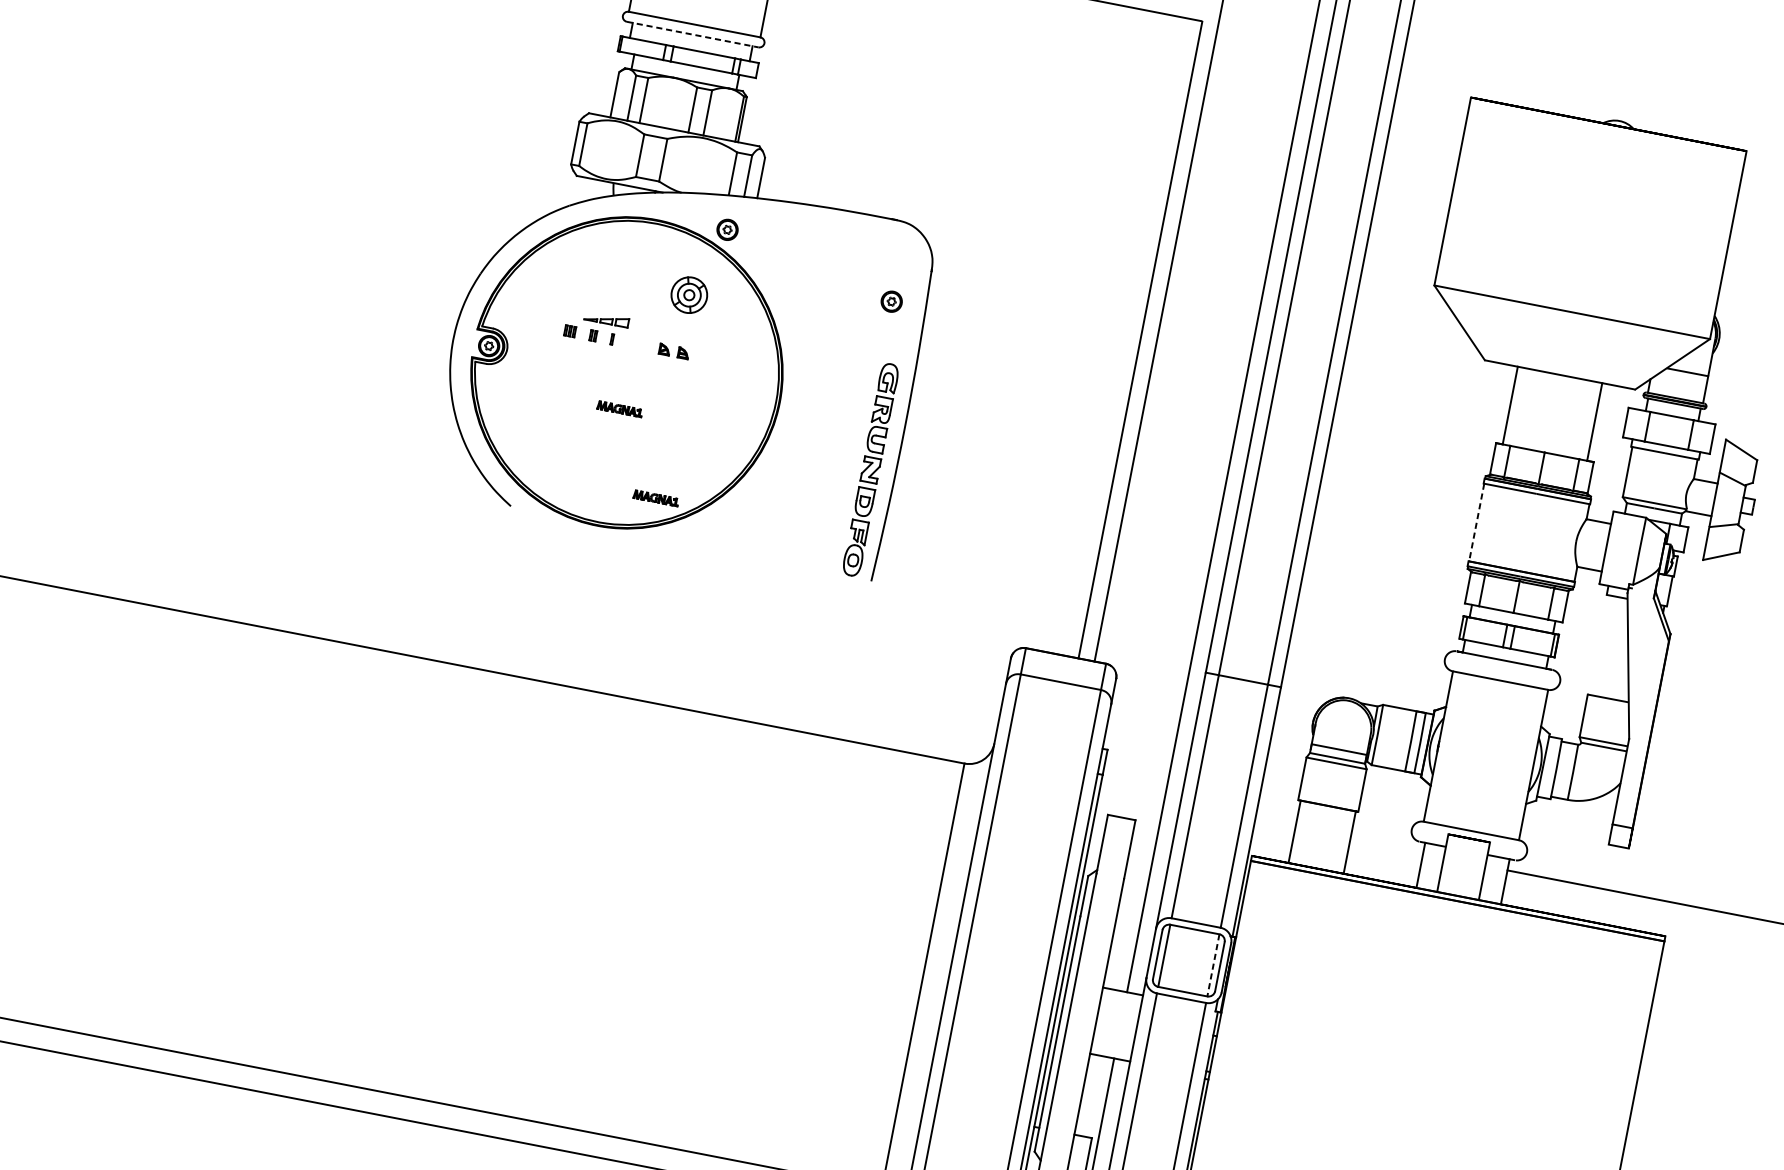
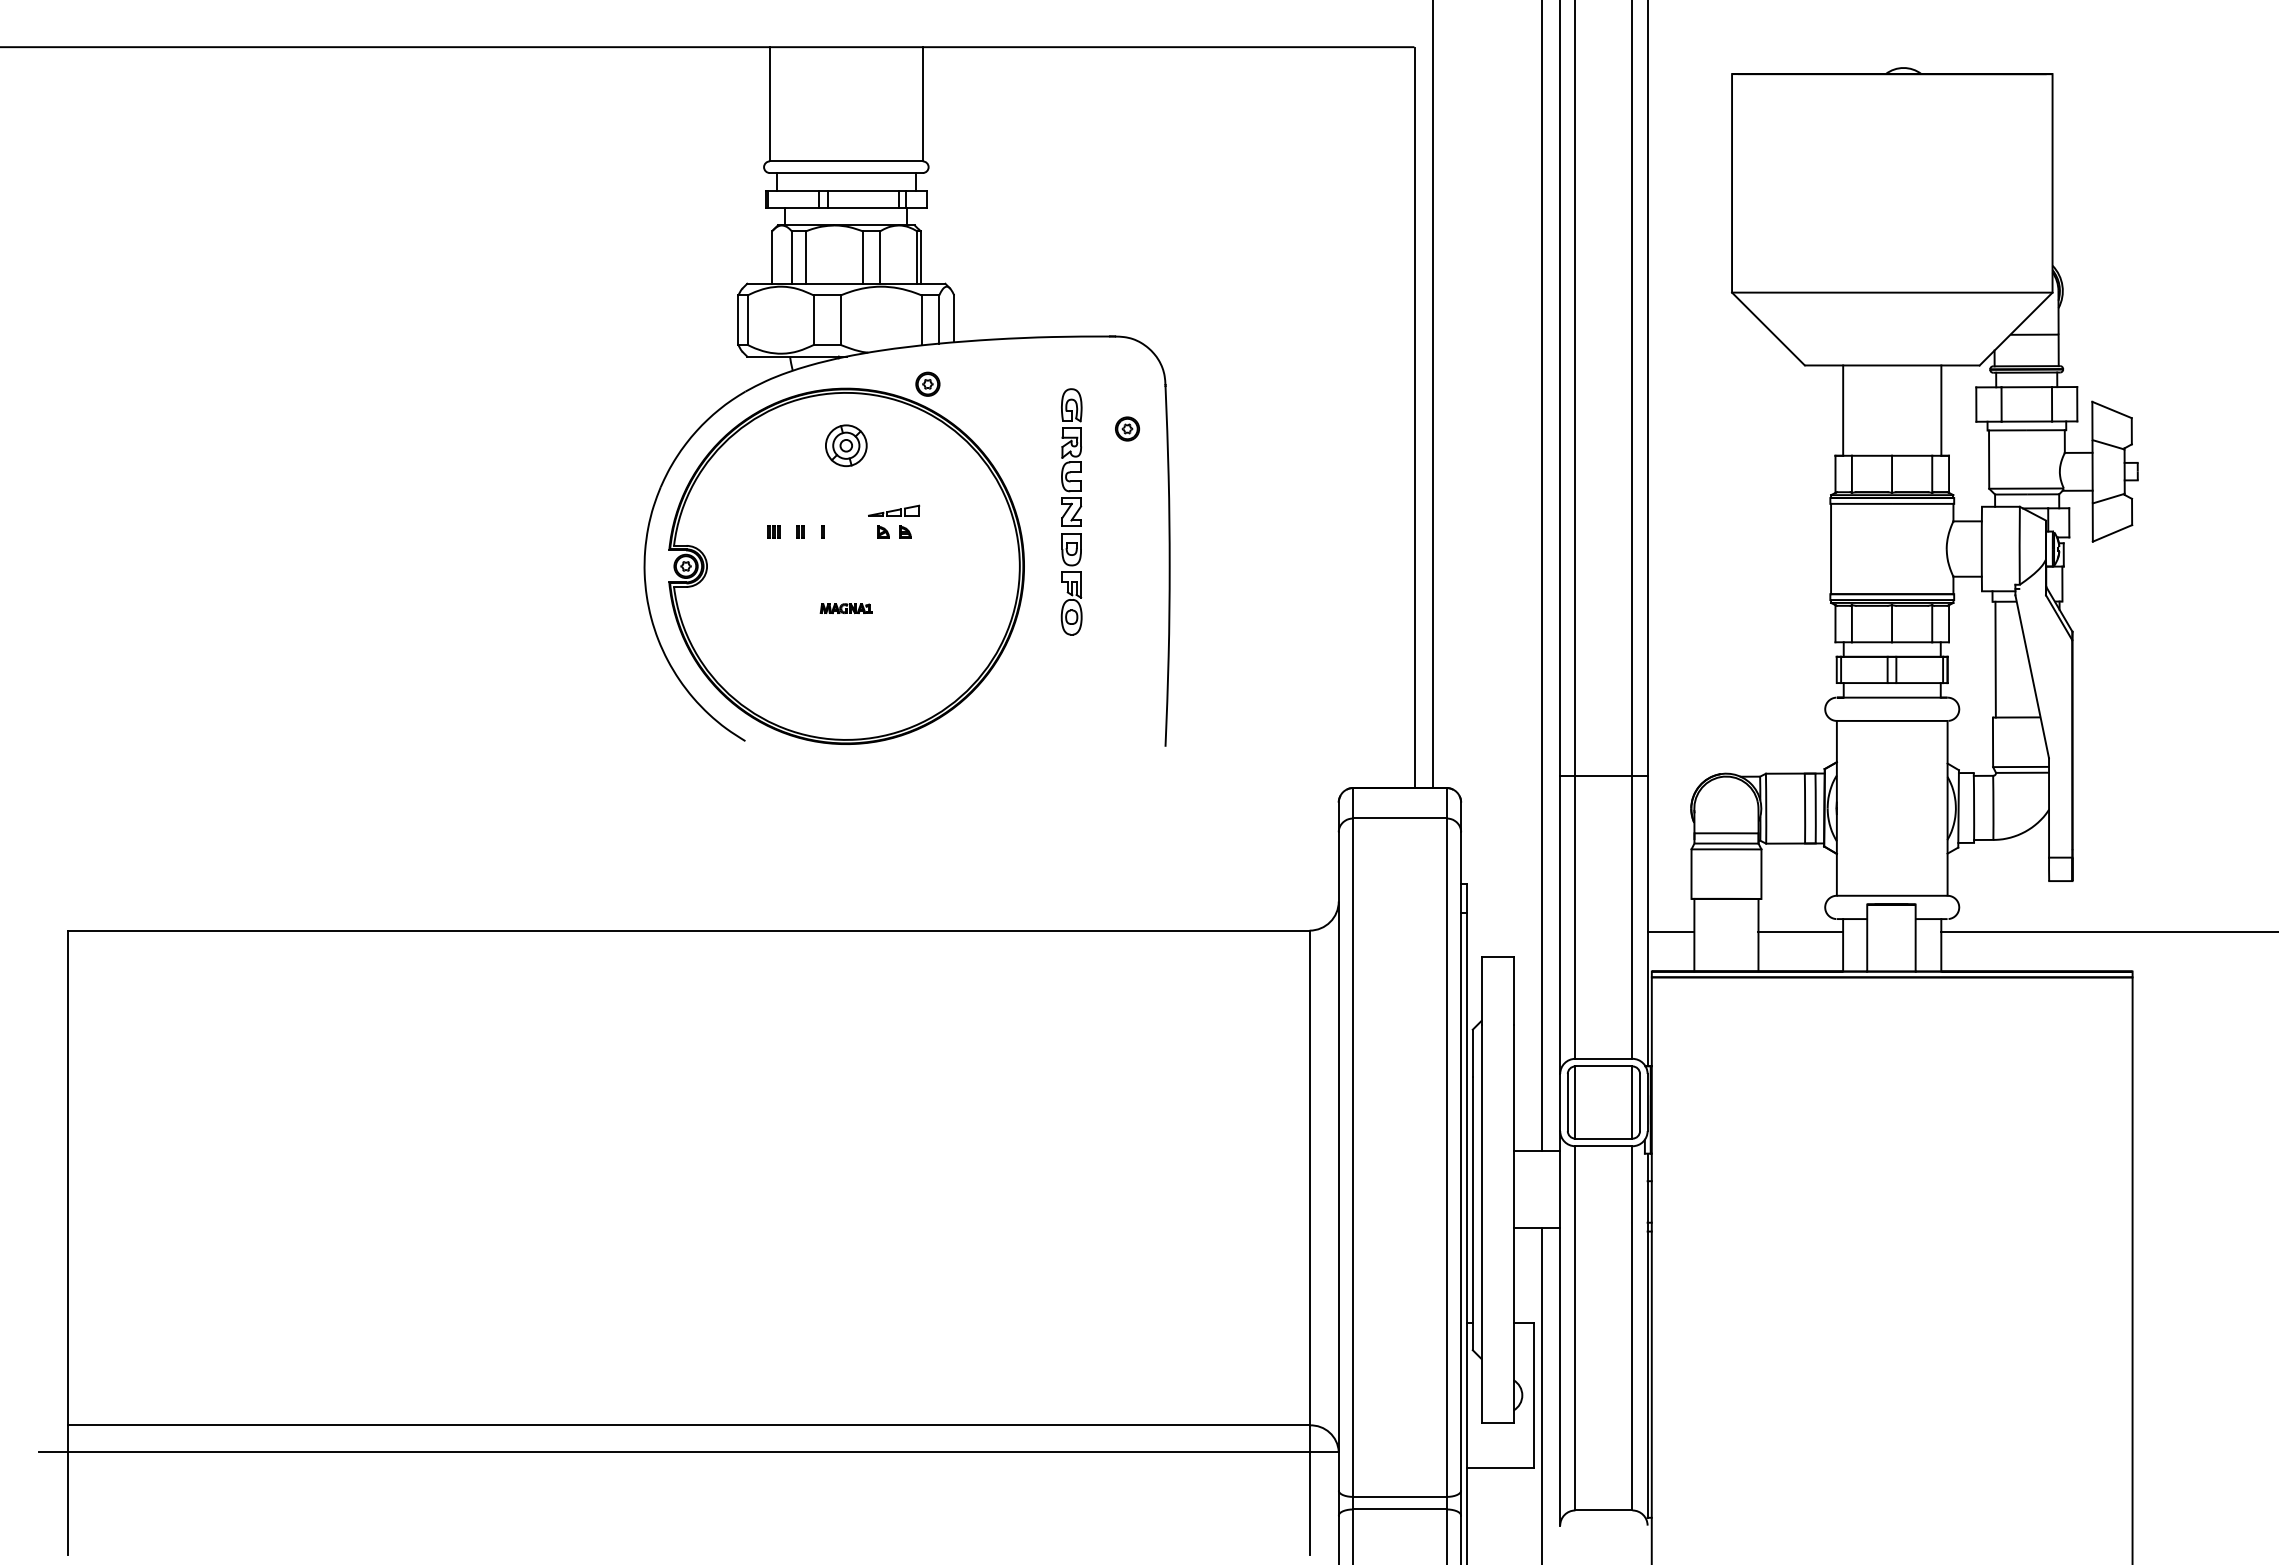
line: (692, 35) -> (846, 173), dashed -> solid
part: (689, 294) -> (846, 445), moved
part: (607, 319) -> (894, 510), moved
part: (870, 469) -> (1071, 511), moved
part: (655, 498) -> (905, 700), removed
line: (1477, 523) -> (1831, 549), dashed -> solid
line: (1599, 645) -> (1995, 659), added
line: (1274, 825) -> (1670, 932), added
line: (1386, 847) -> (1800, 932), added
line: (1213, 966) -> (1632, 1103), dashed -> solid

